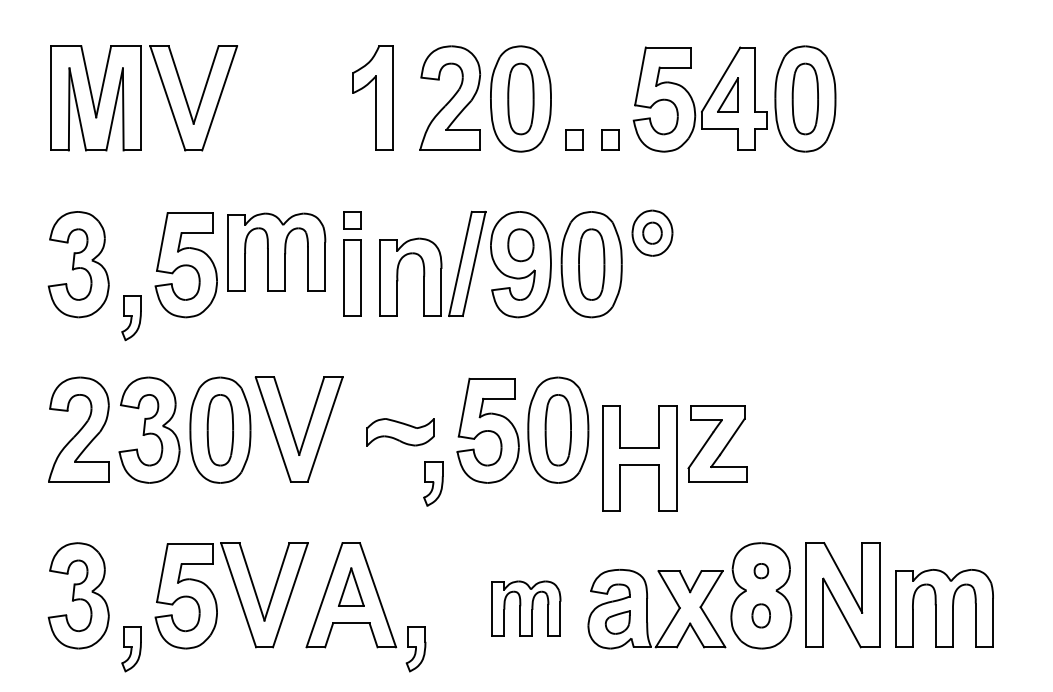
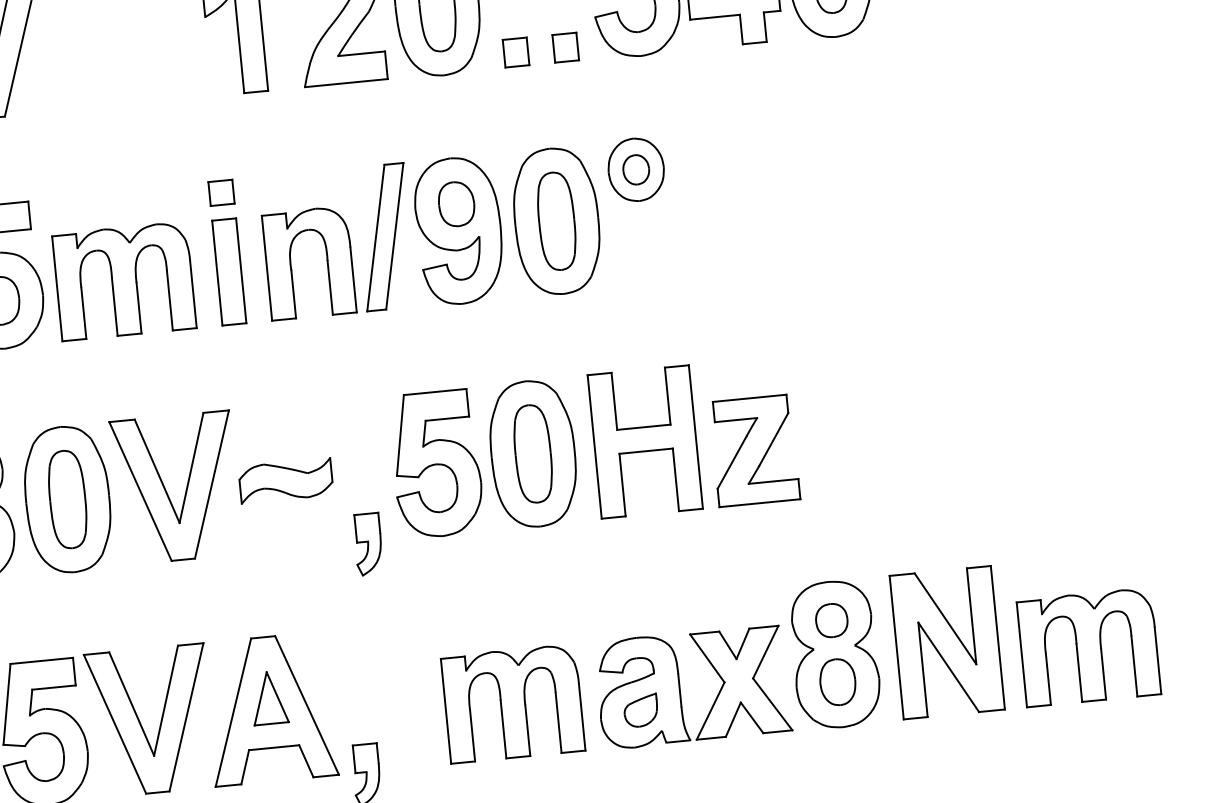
part: (276, 251) -> (124, 280), moved
part: (400, 432) -> (285, 481), moved
part: (639, 458) -> (644, 441), moved
part: (761, 570) -> (831, 619), size x1.67
part: (526, 608) -> (513, 703), size x1.43
part: (760, 615) -> (836, 681), size x1.43

